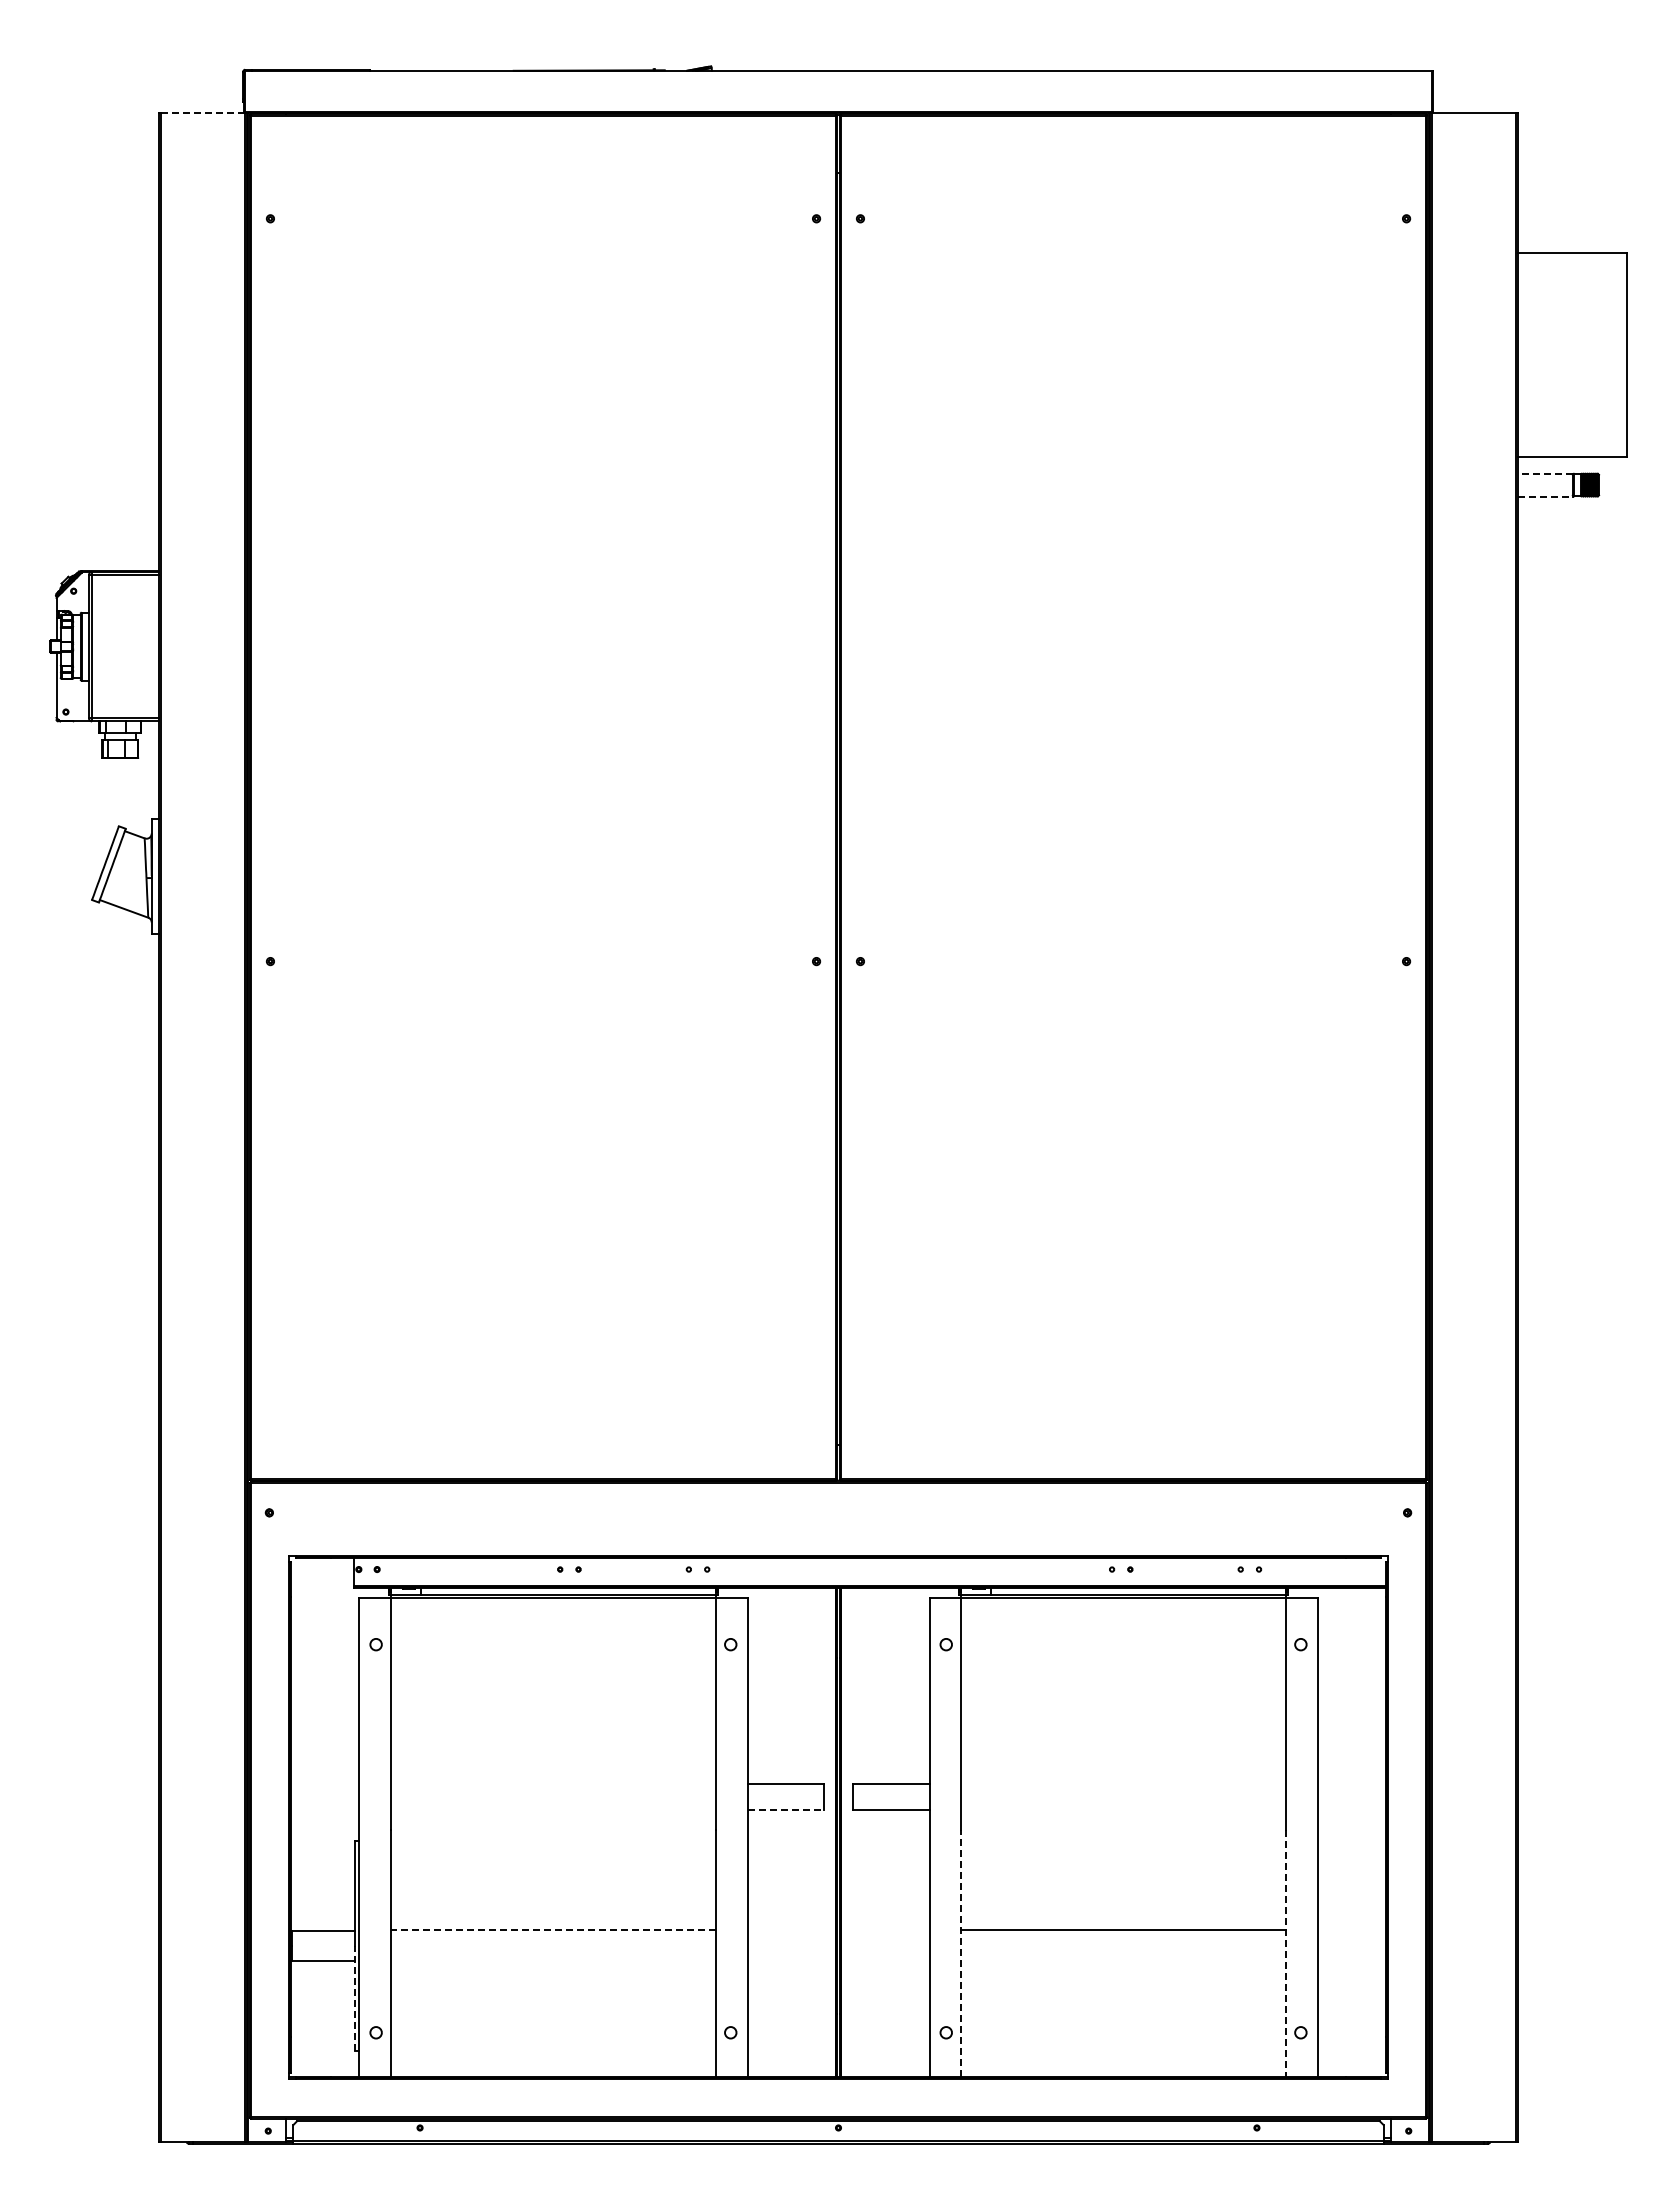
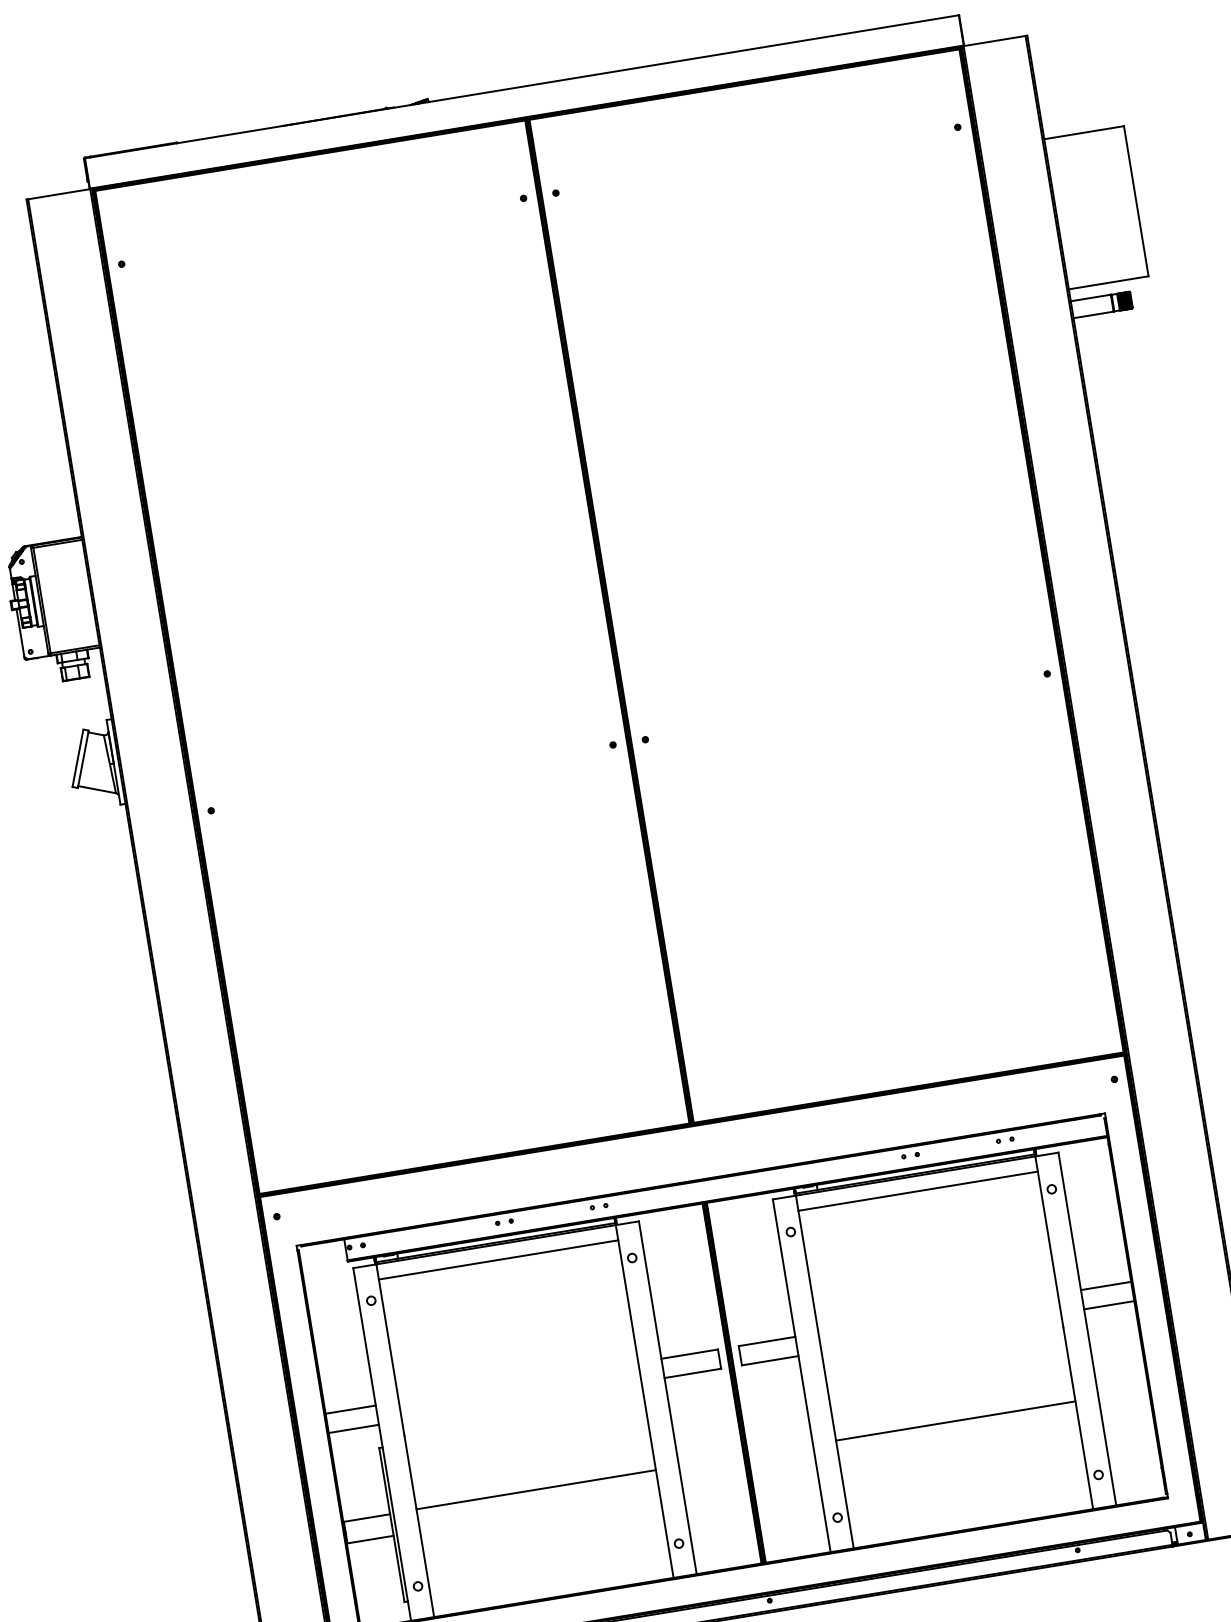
line: (202, 112) -> (58, 194), dashed -> solid
line: (1545, 473) -> (1090, 297), dashed -> solid
line: (1546, 496) -> (1094, 314), dashed -> solid
line: (553, 1618) -> (498, 1260), added
line: (1123, 1618) -> (918, 1191), added
line: (325, 1784) -> (350, 1409), added
line: (1351, 1784) -> (1105, 1286), added
line: (325, 1810) -> (354, 1428), added
line: (786, 1810) -> (693, 1373), dashed -> solid
line: (1351, 1810) -> (1109, 1305), added
line: (553, 1930) -> (536, 1489), dashed -> solid
line: (960, 1953) -> (838, 1457), dashed -> solid
line: (1286, 1954) -> (1078, 1419), dashed -> solid
line: (354, 1997) -> (397, 1563), dashed -> solid

